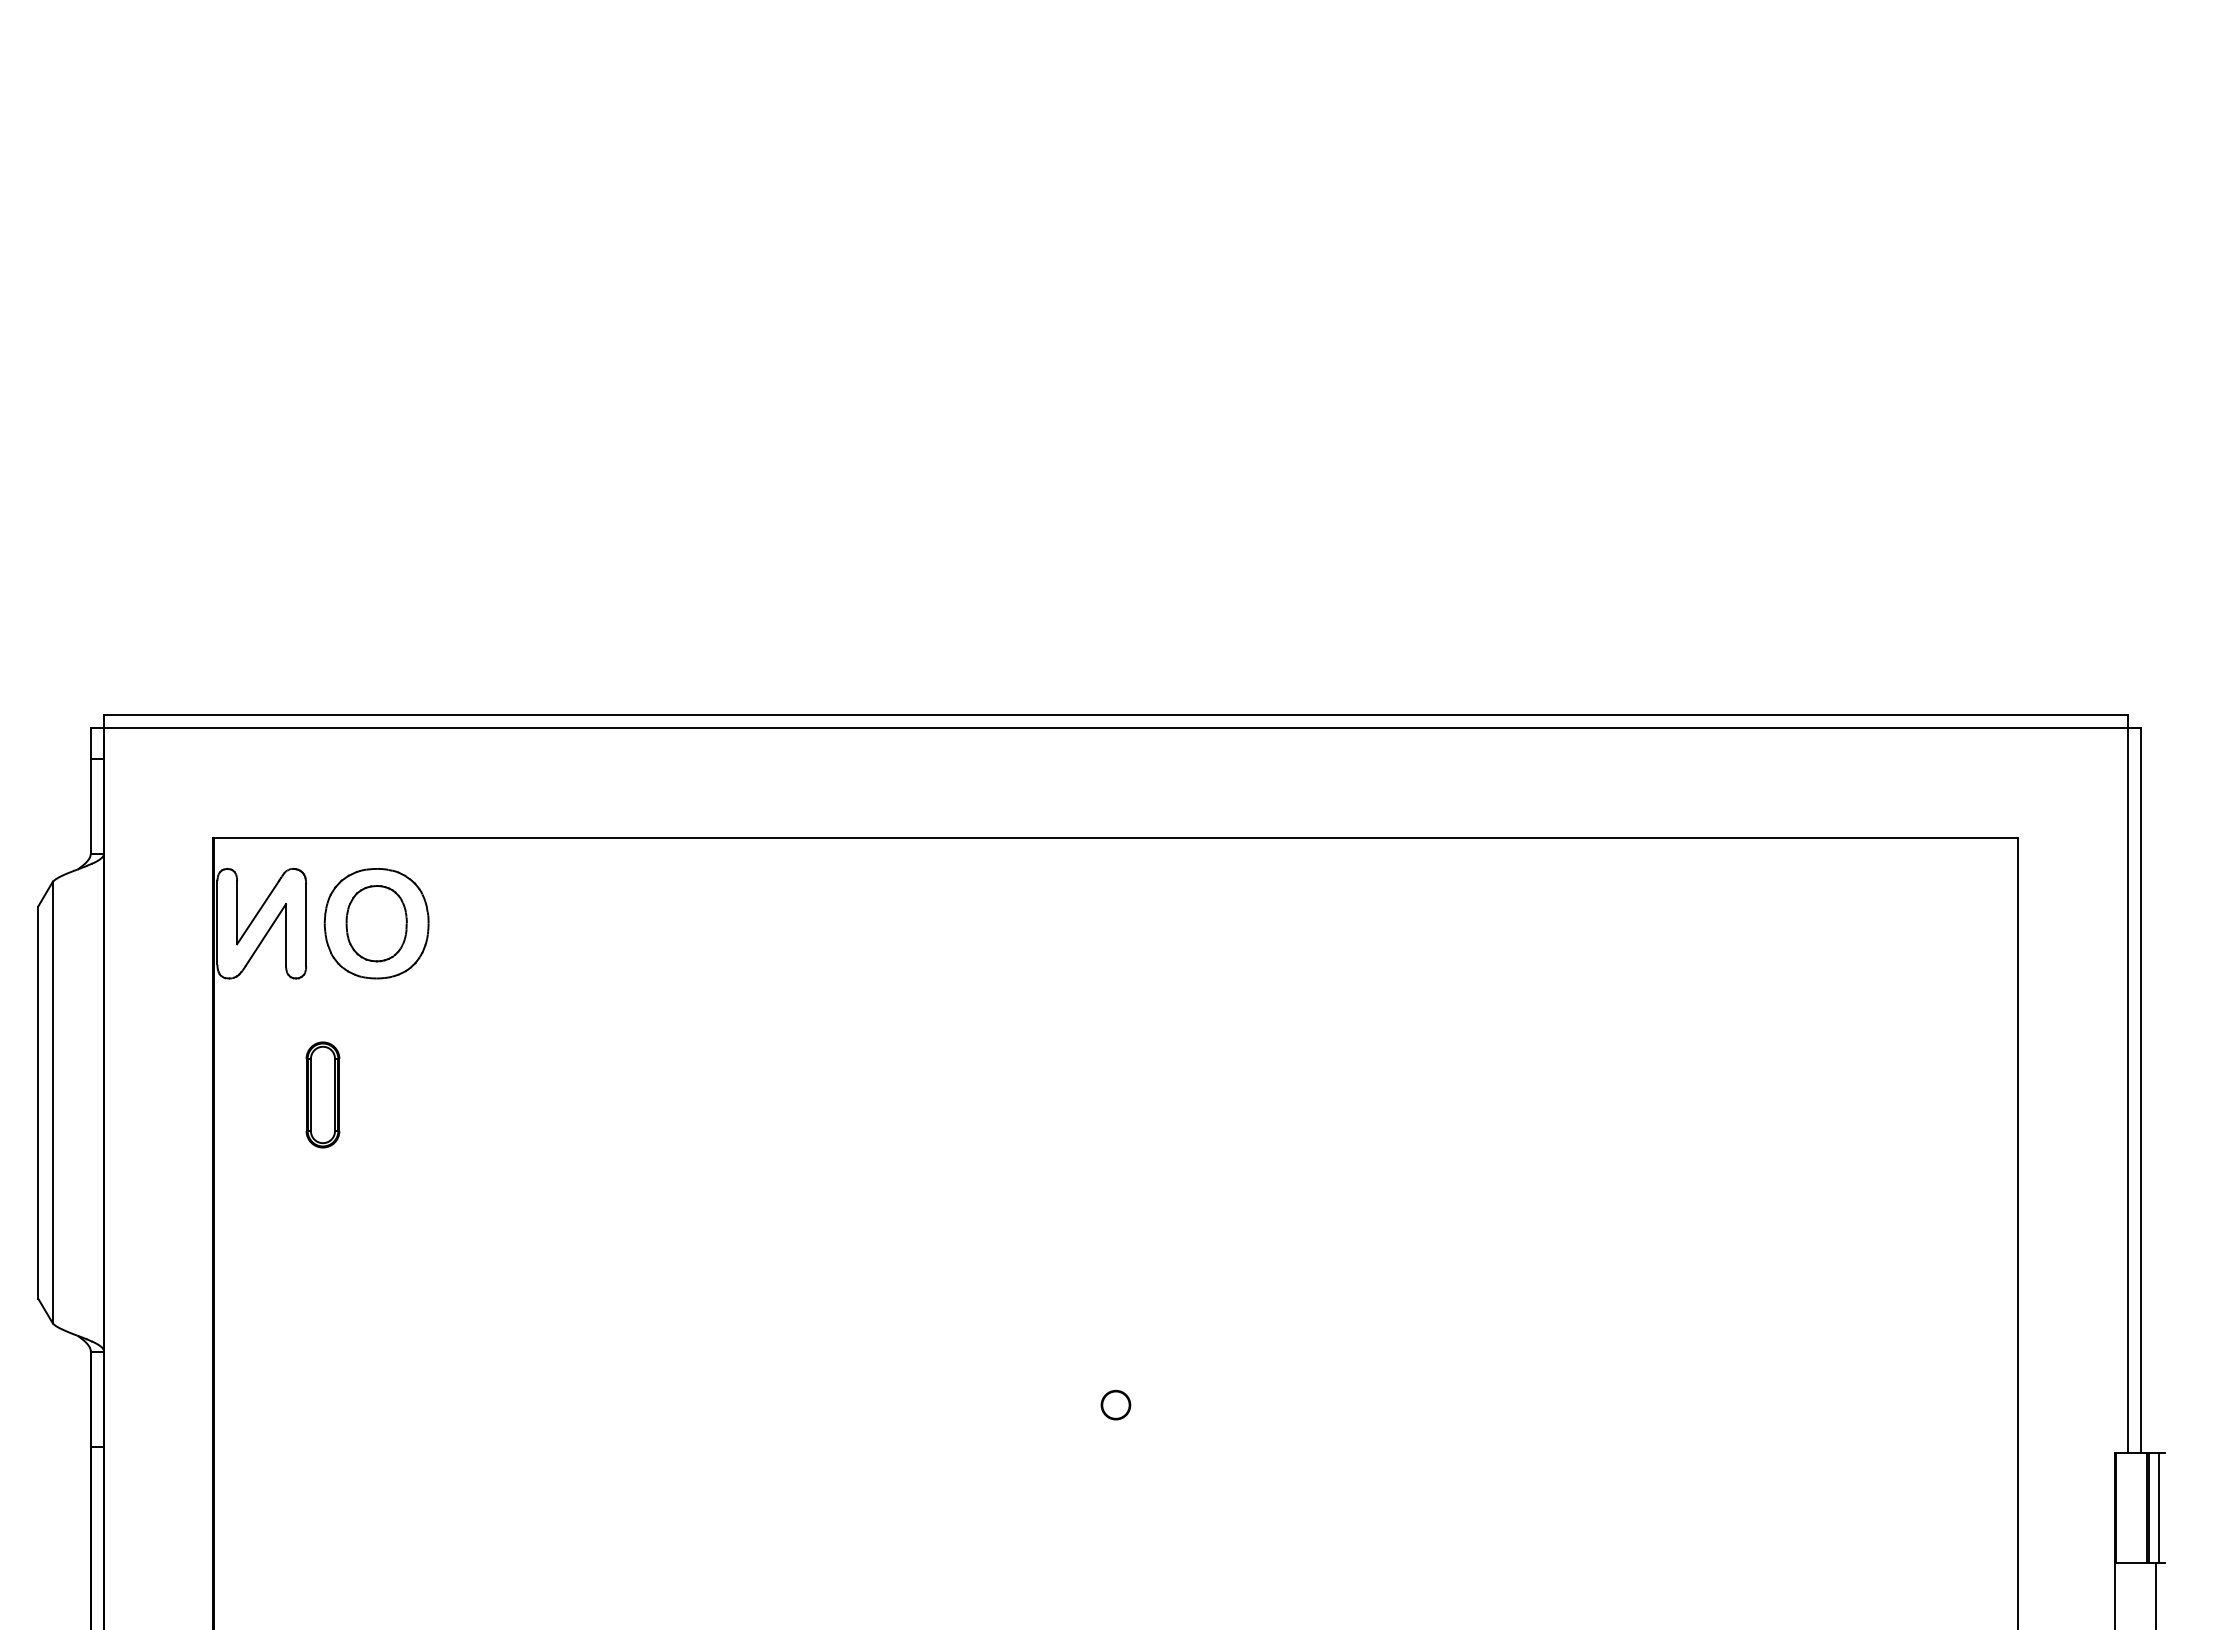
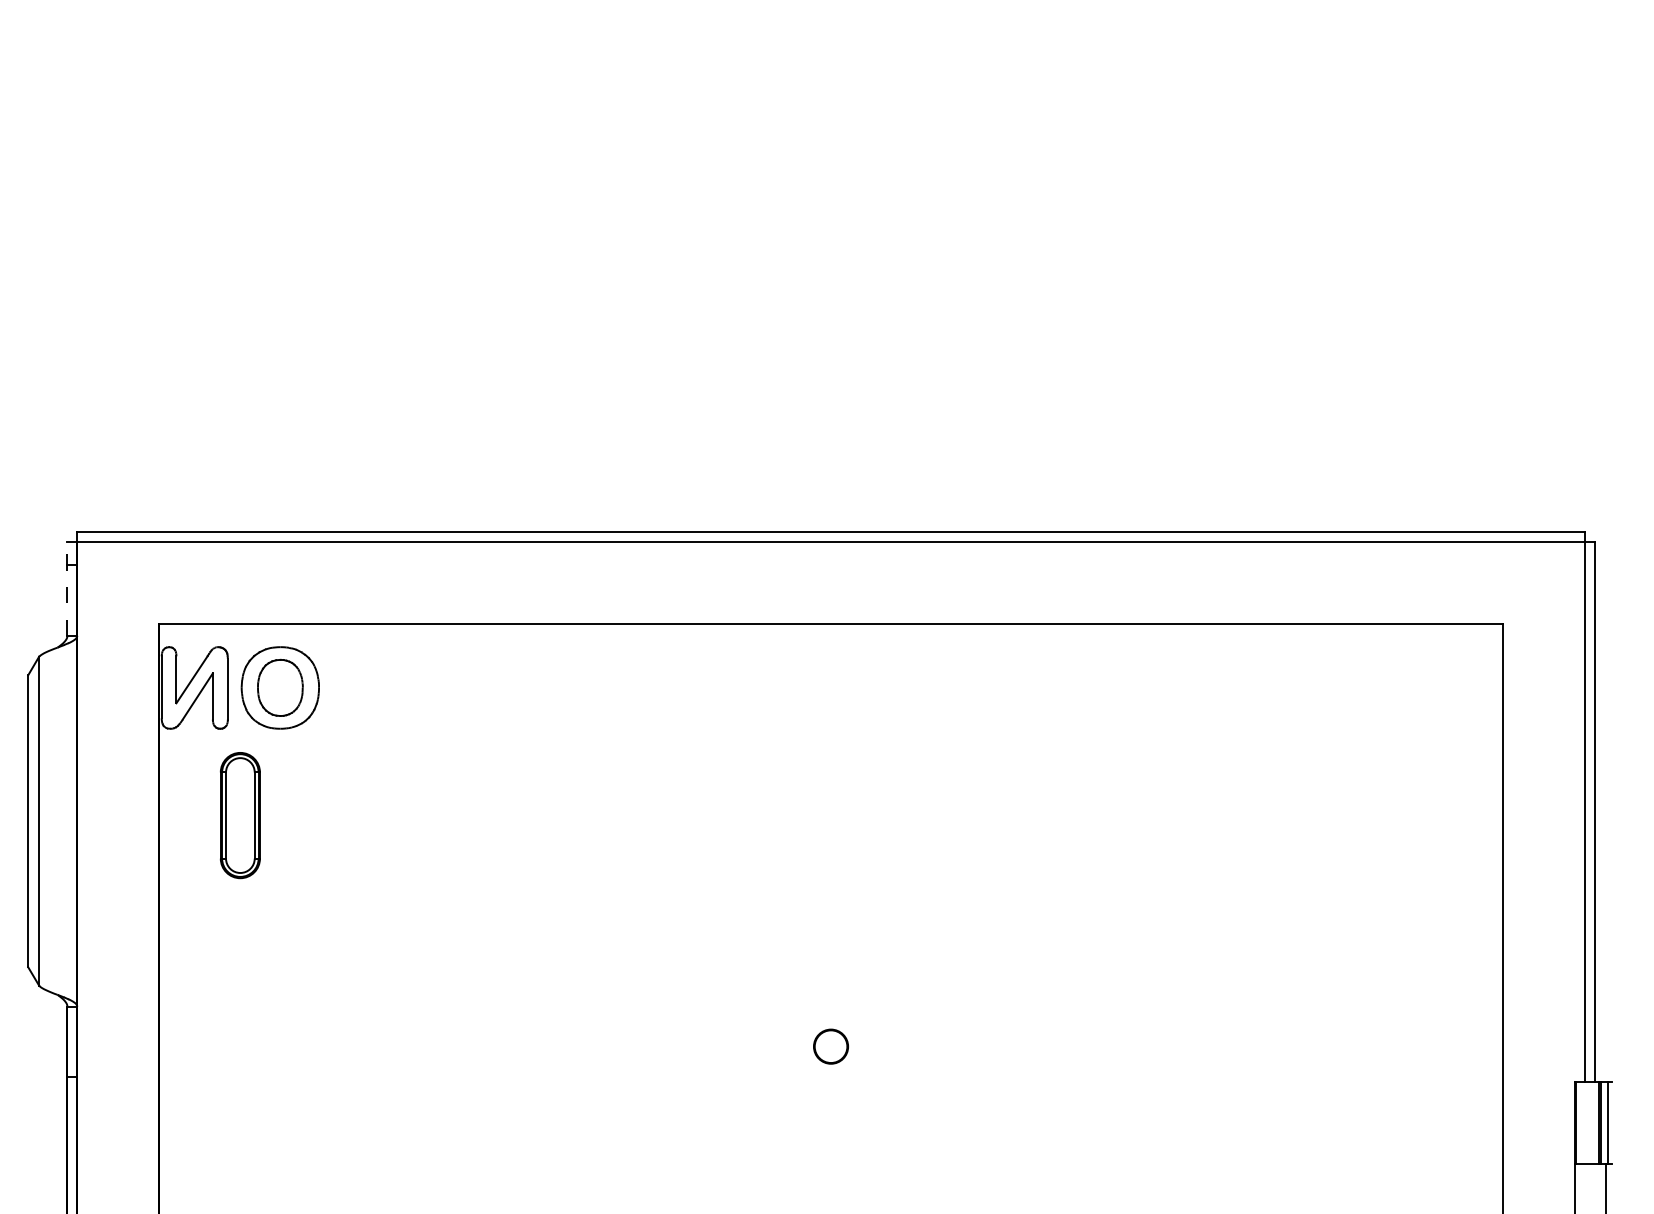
line: (90, 790) -> (67, 588), solid -> dashed
part: (322, 1094) -> (240, 815), size x1.6
part: (1115, 1404) -> (830, 1046), size x1.6

